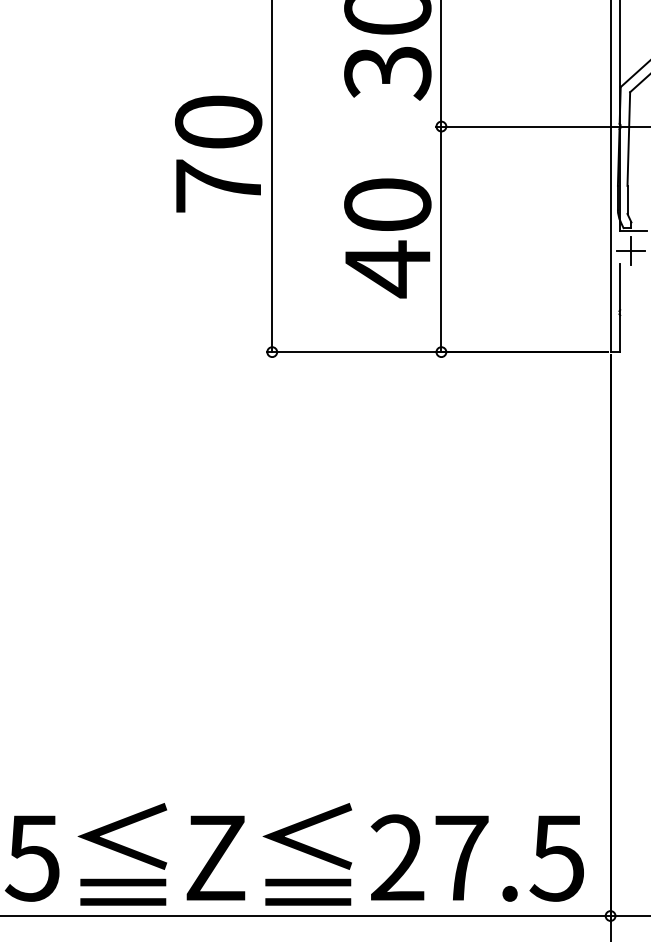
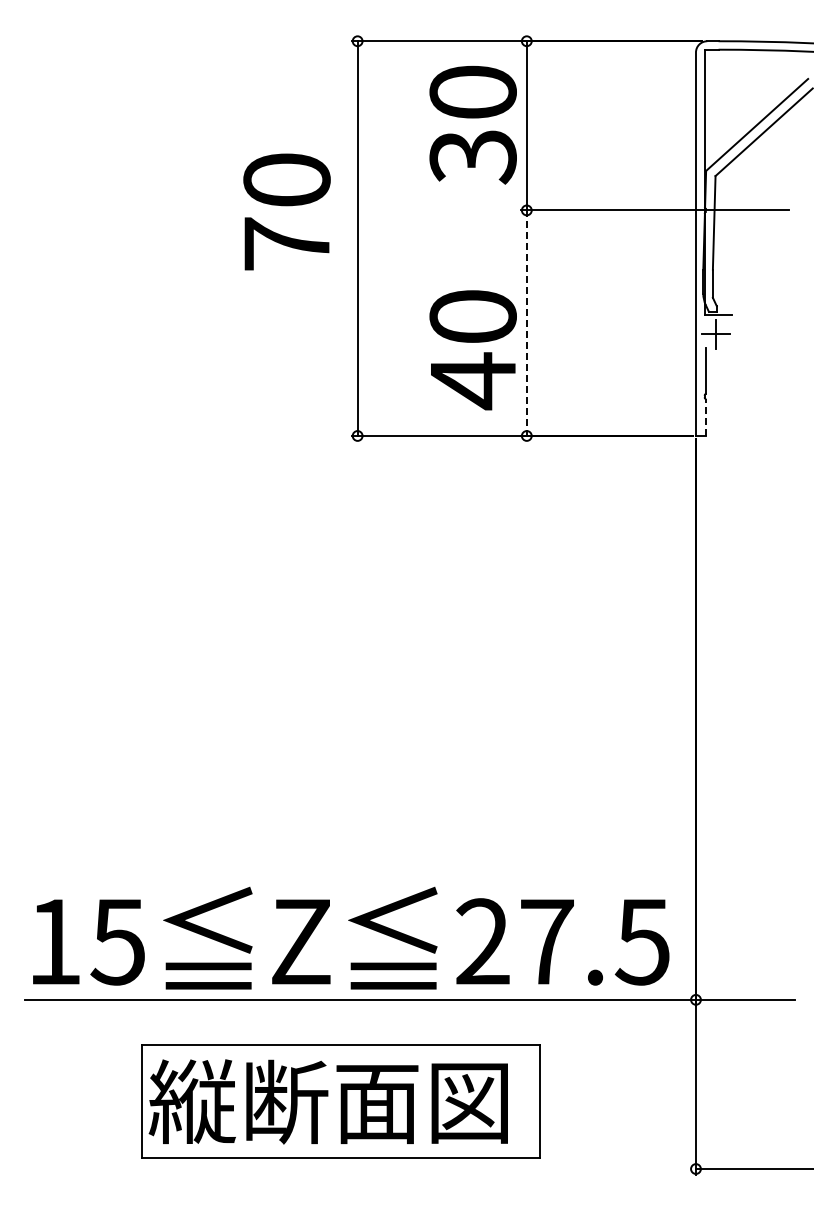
text: (218, 153) -> (286, 211), moved
text: (387, 238) -> (472, 350), moved
line: (441, 239) -> (526, 323), solid -> dashed
line: (620, 333) -> (705, 417), solid -> dashed

